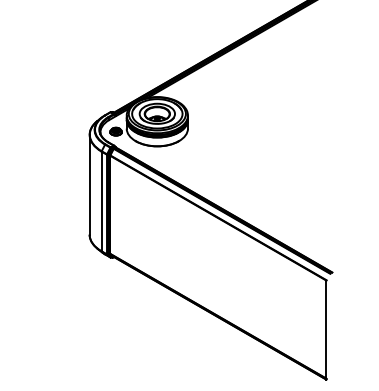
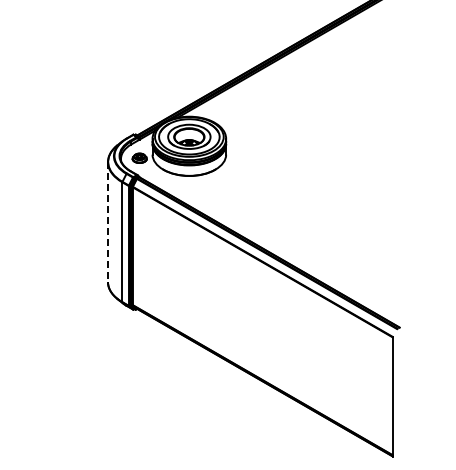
line: (89, 185) -> (107, 222), solid -> dashed

